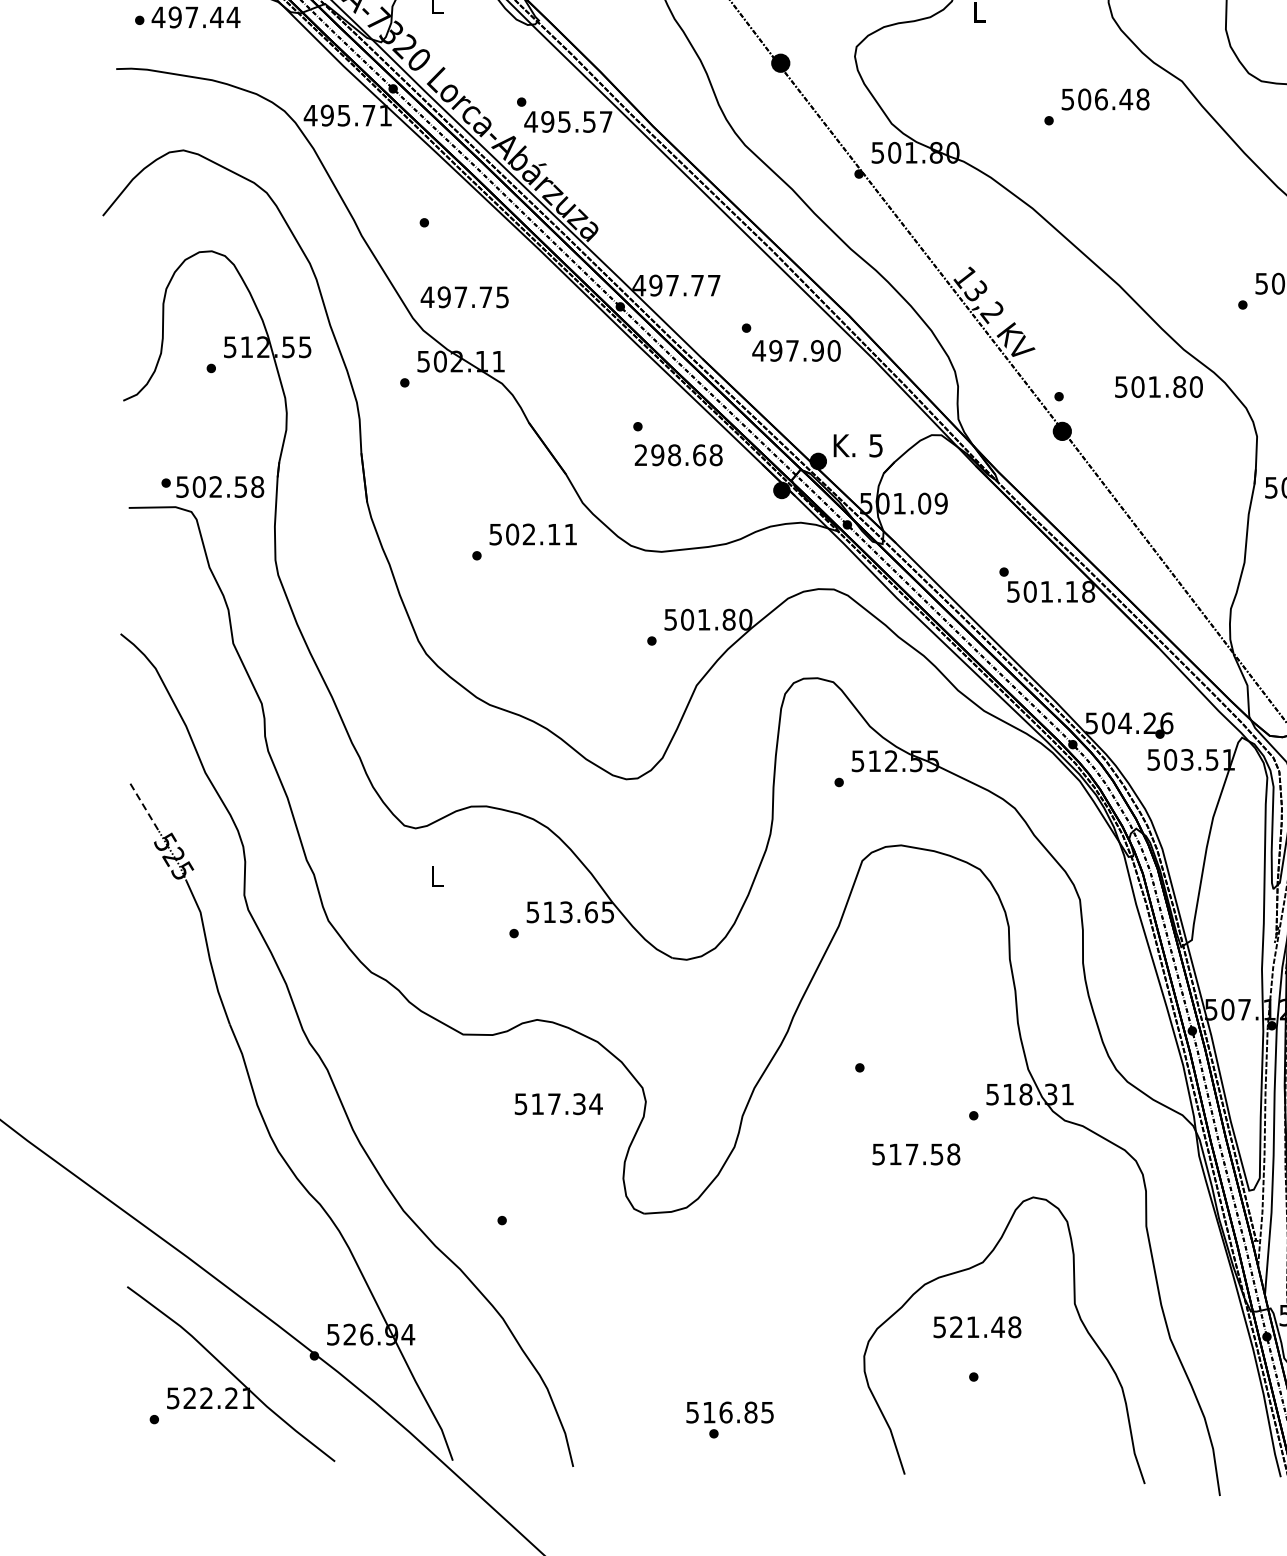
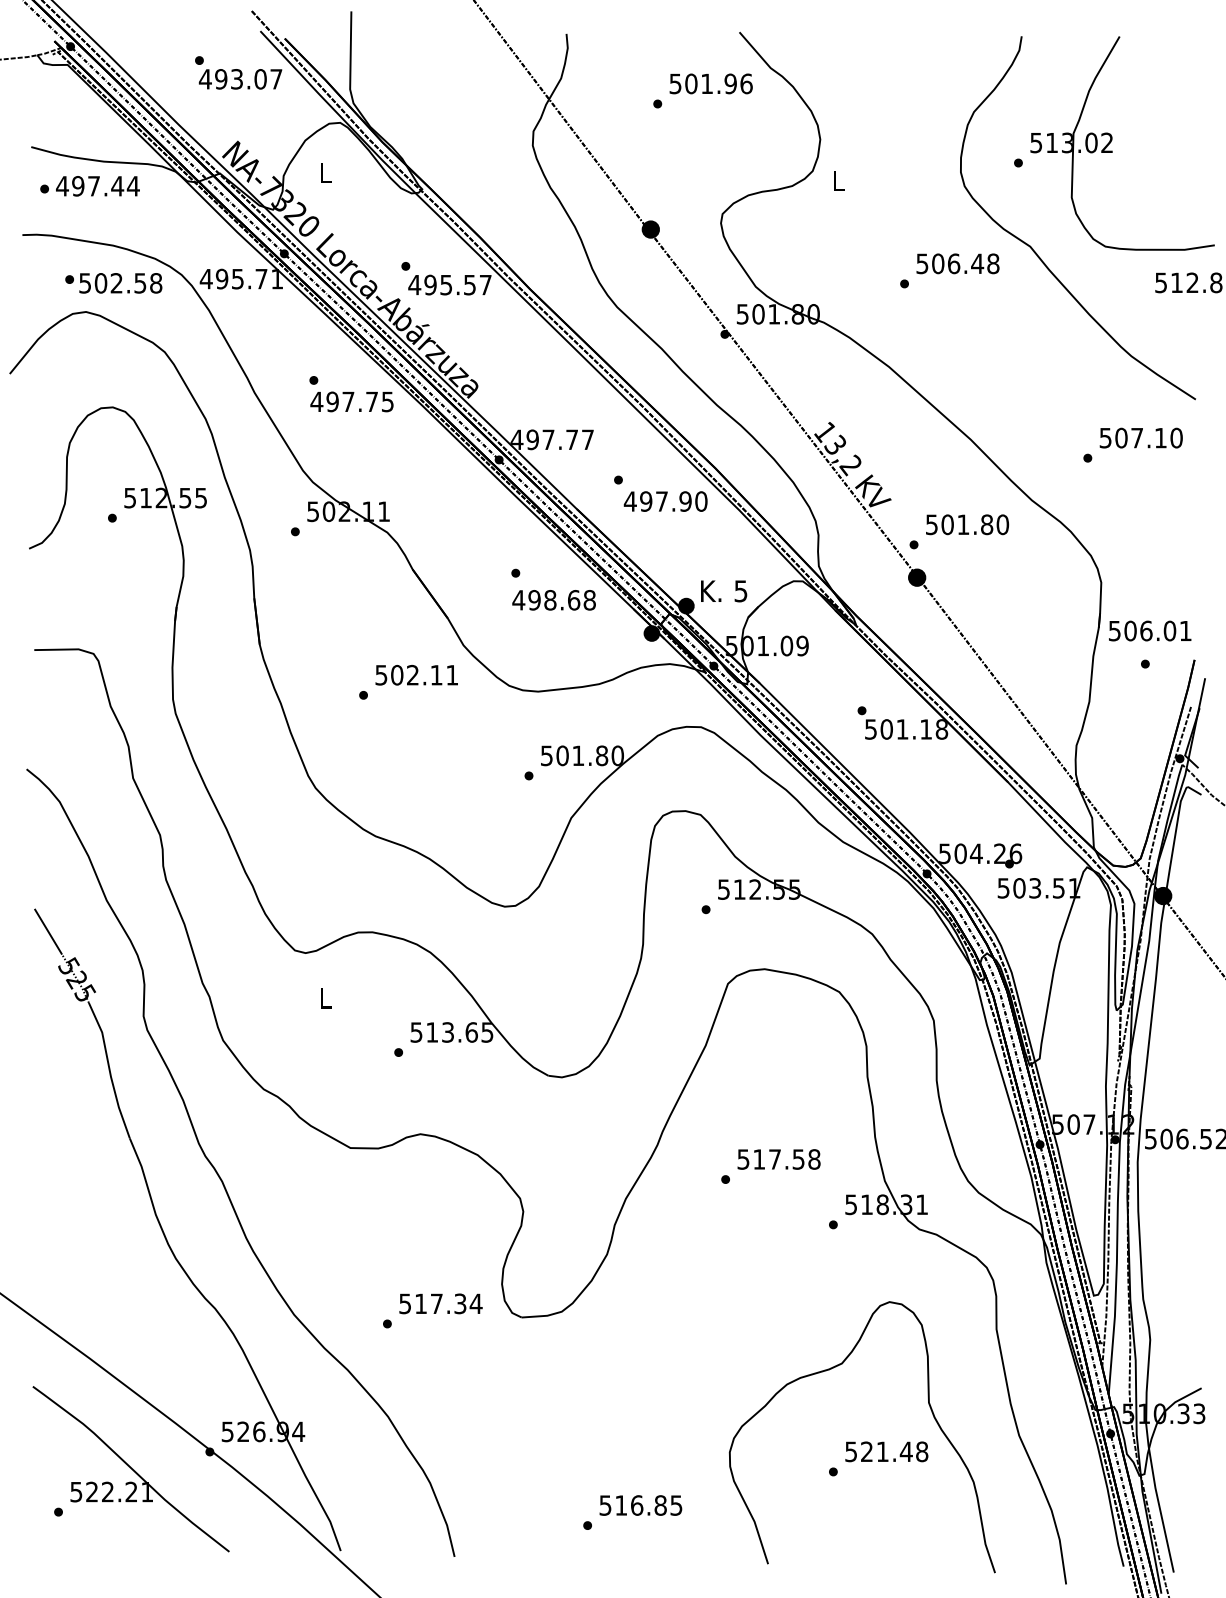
text: (464, 296) -> (351, 401), moved
text: (1158, 386) -> (967, 524), moved
text: (640, 455) -> (518, 600), 298.68 -> 498.68
text: (212, 487) -> (113, 283), moved
line: (143, 805) -> (48, 931), dashed -> solid
text: (558, 1103) -> (440, 1303), moved
text: (915, 1154) -> (778, 1159), moved
text: (977, 1326) -> (886, 1451), moved
text: (729, 1412) -> (640, 1505), moved

